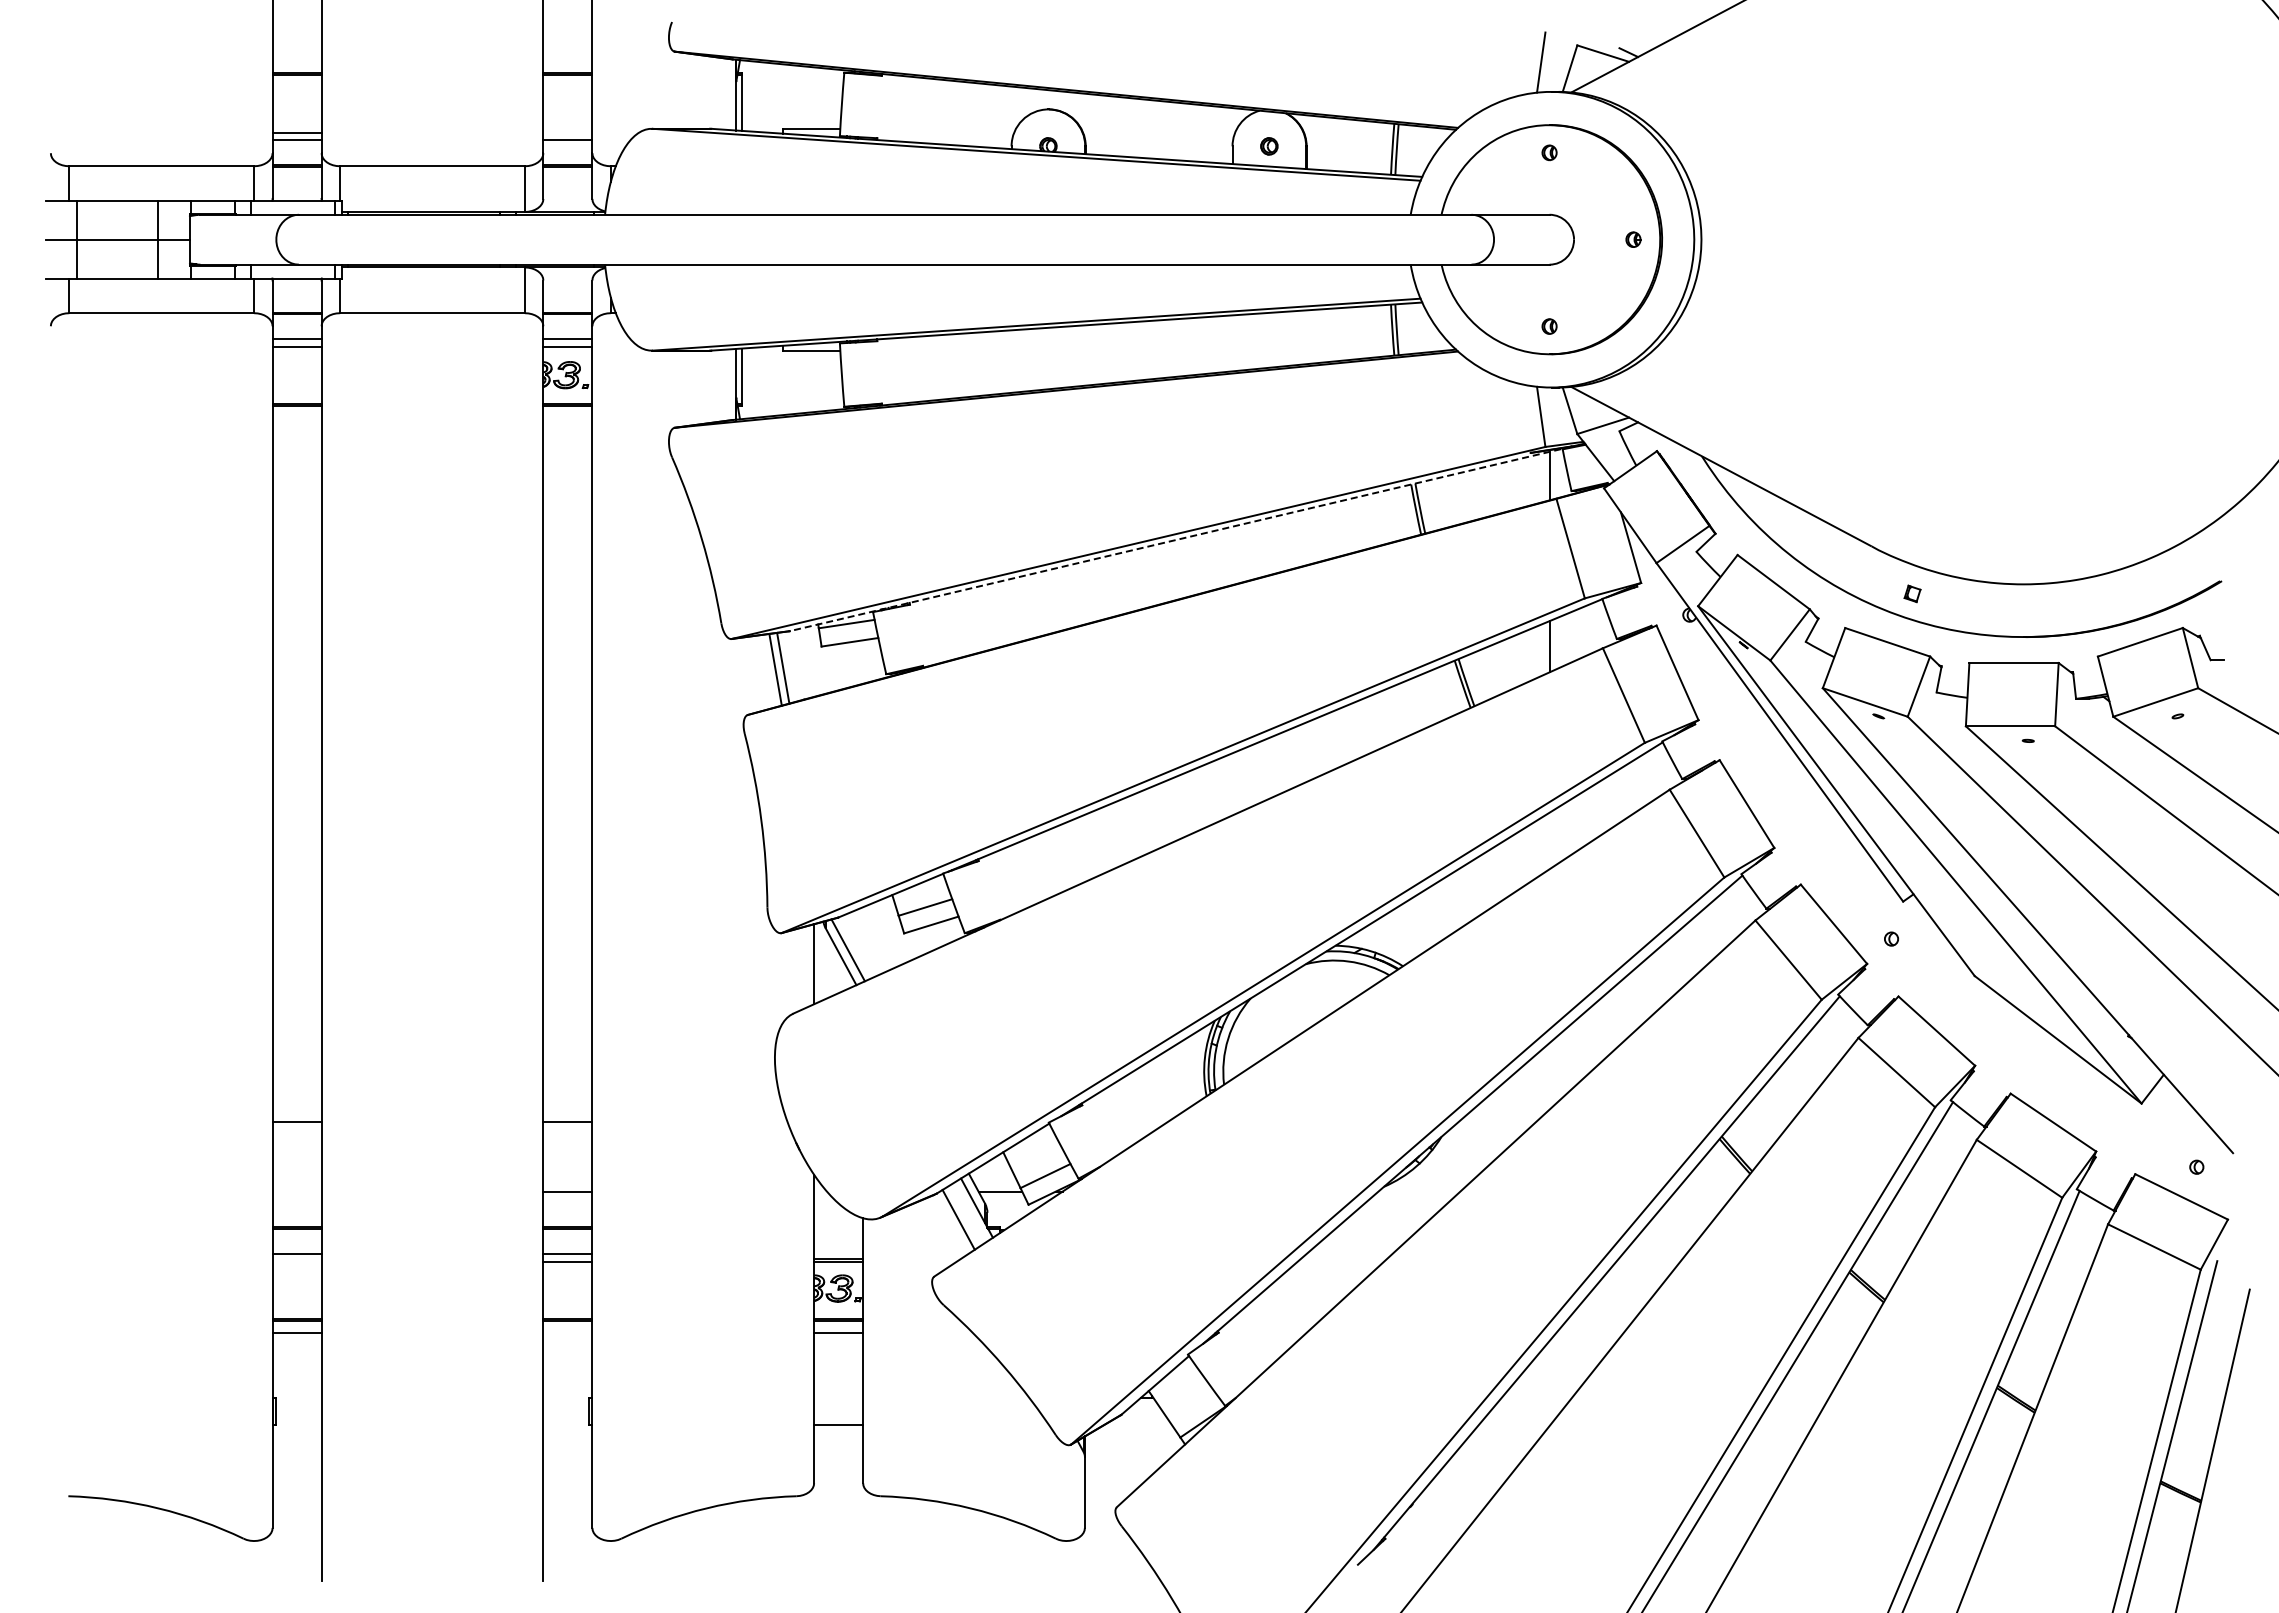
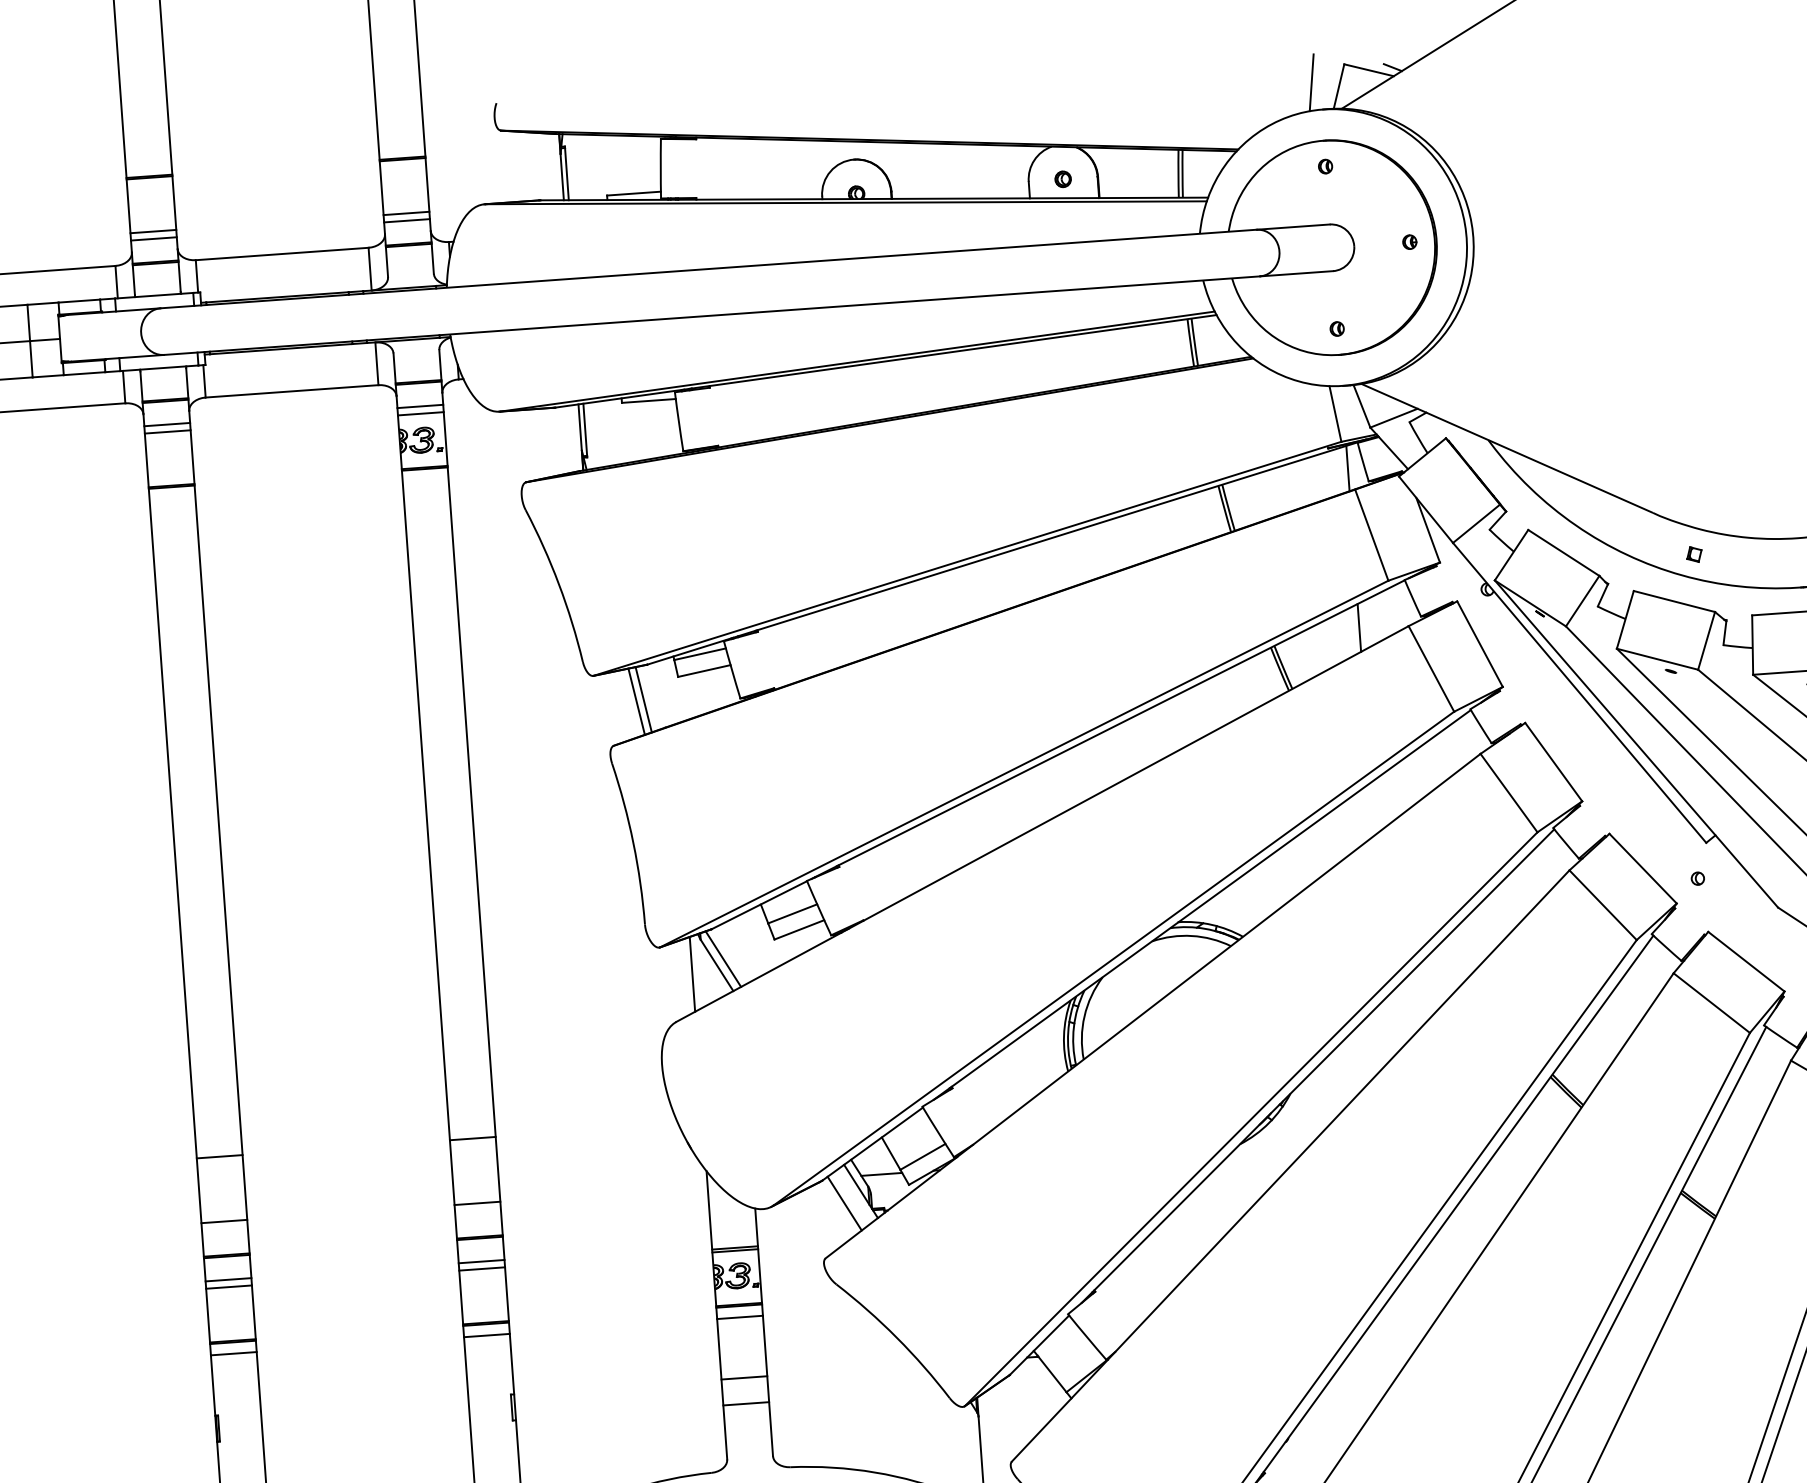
line: (567, 132) -> (406, 213), added
line: (1180, 538) -> (1006, 551), dashed -> solid
line: (296, 1191) -> (223, 1221), added
line: (296, 1261) -> (228, 1286), added
line: (567, 1332) -> (486, 1335), added
line: (838, 1397) -> (744, 1377), added

